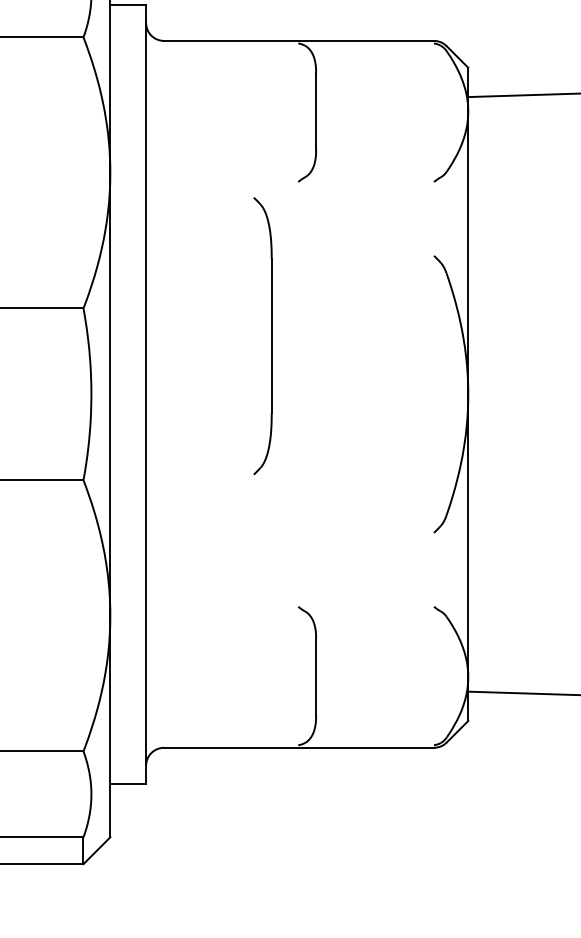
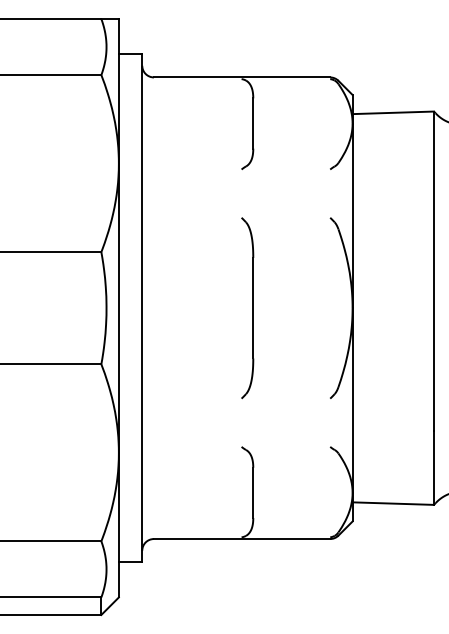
part: (262, 336) -> (247, 308), moved

